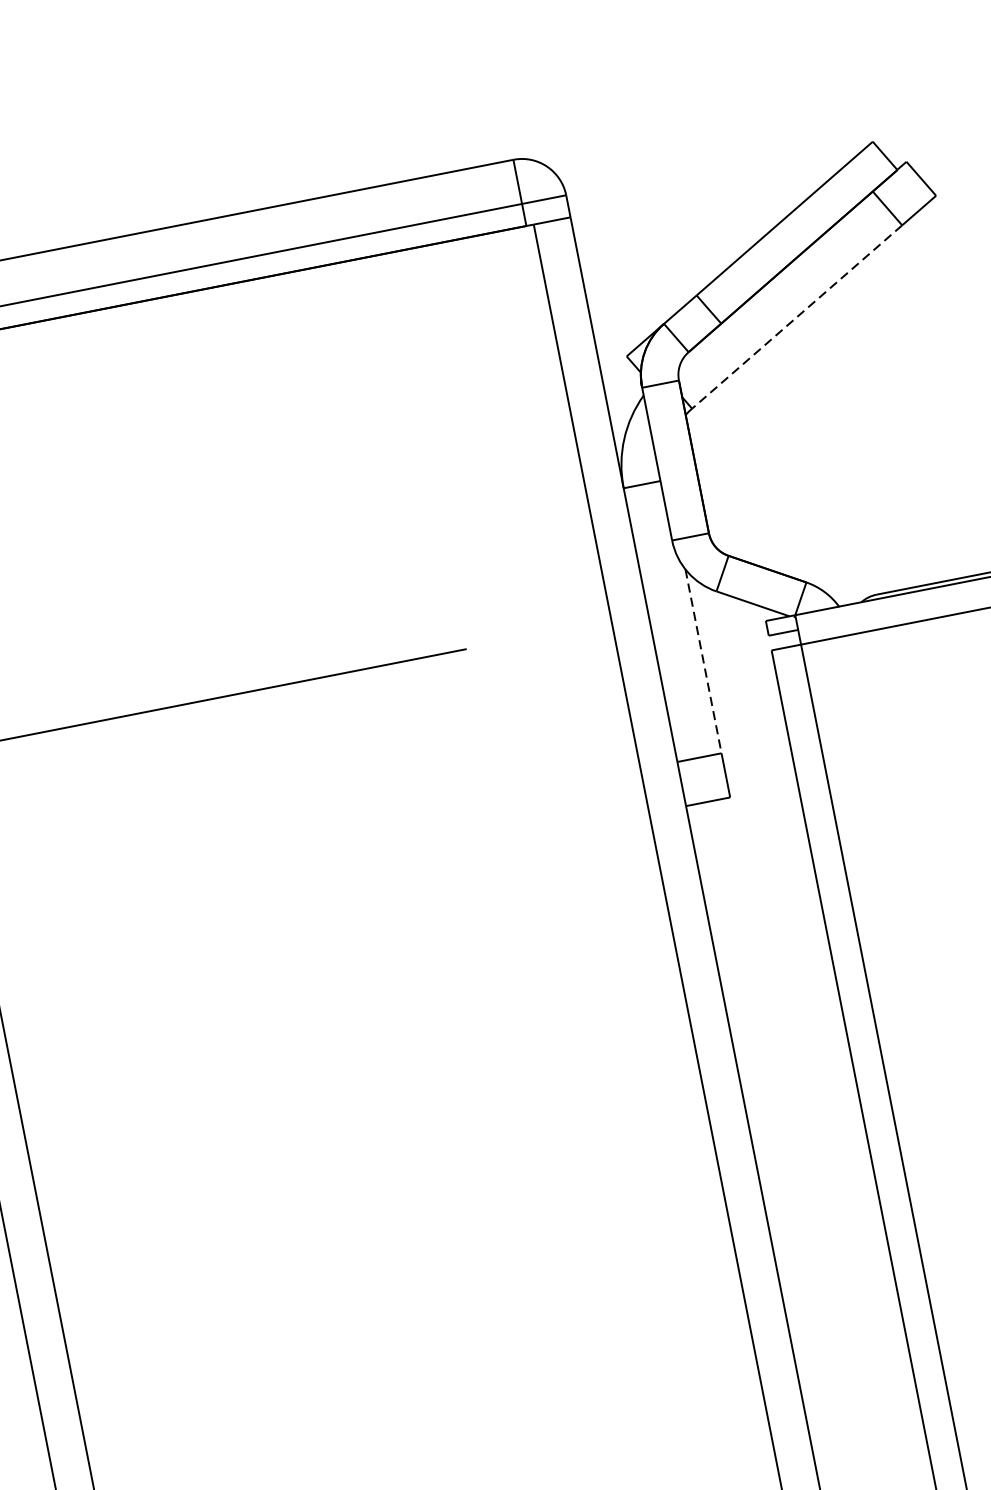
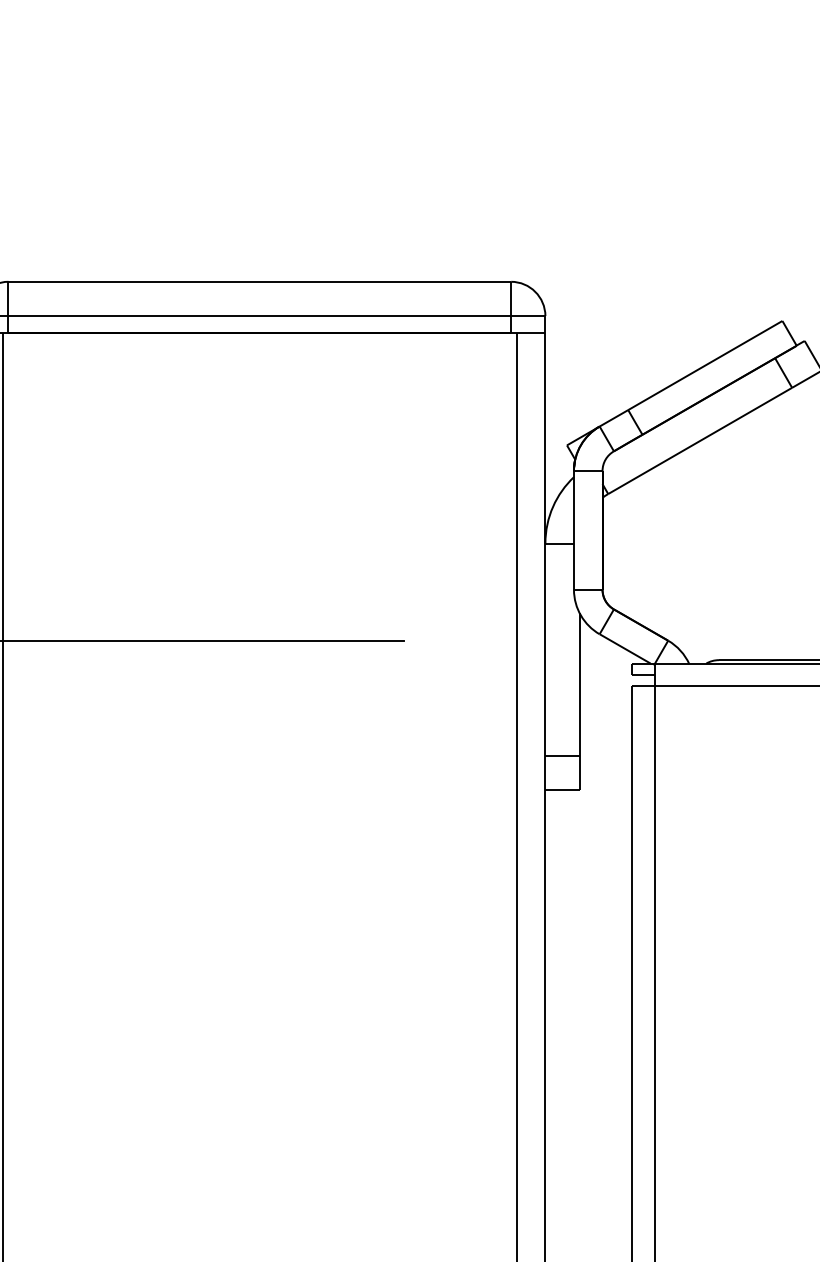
line: (796, 317) -> (699, 441), dashed -> solid
line: (703, 662) -> (579, 685), dashed -> solid

